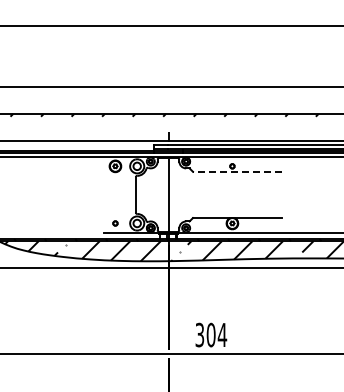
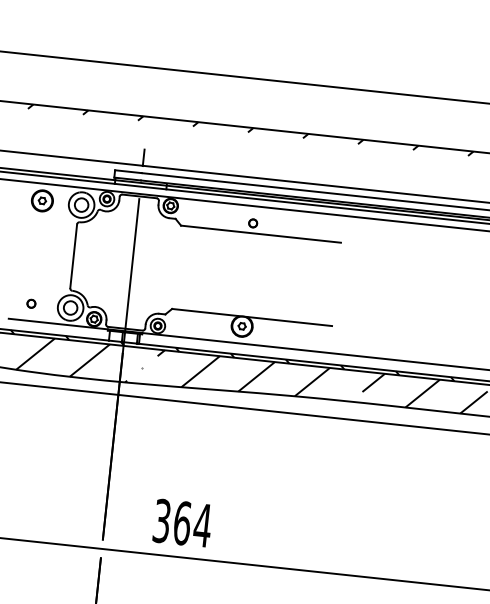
line: (236, 171) -> (259, 233), dashed -> solid
text: (210, 334) -> (181, 522), 304 -> 364

